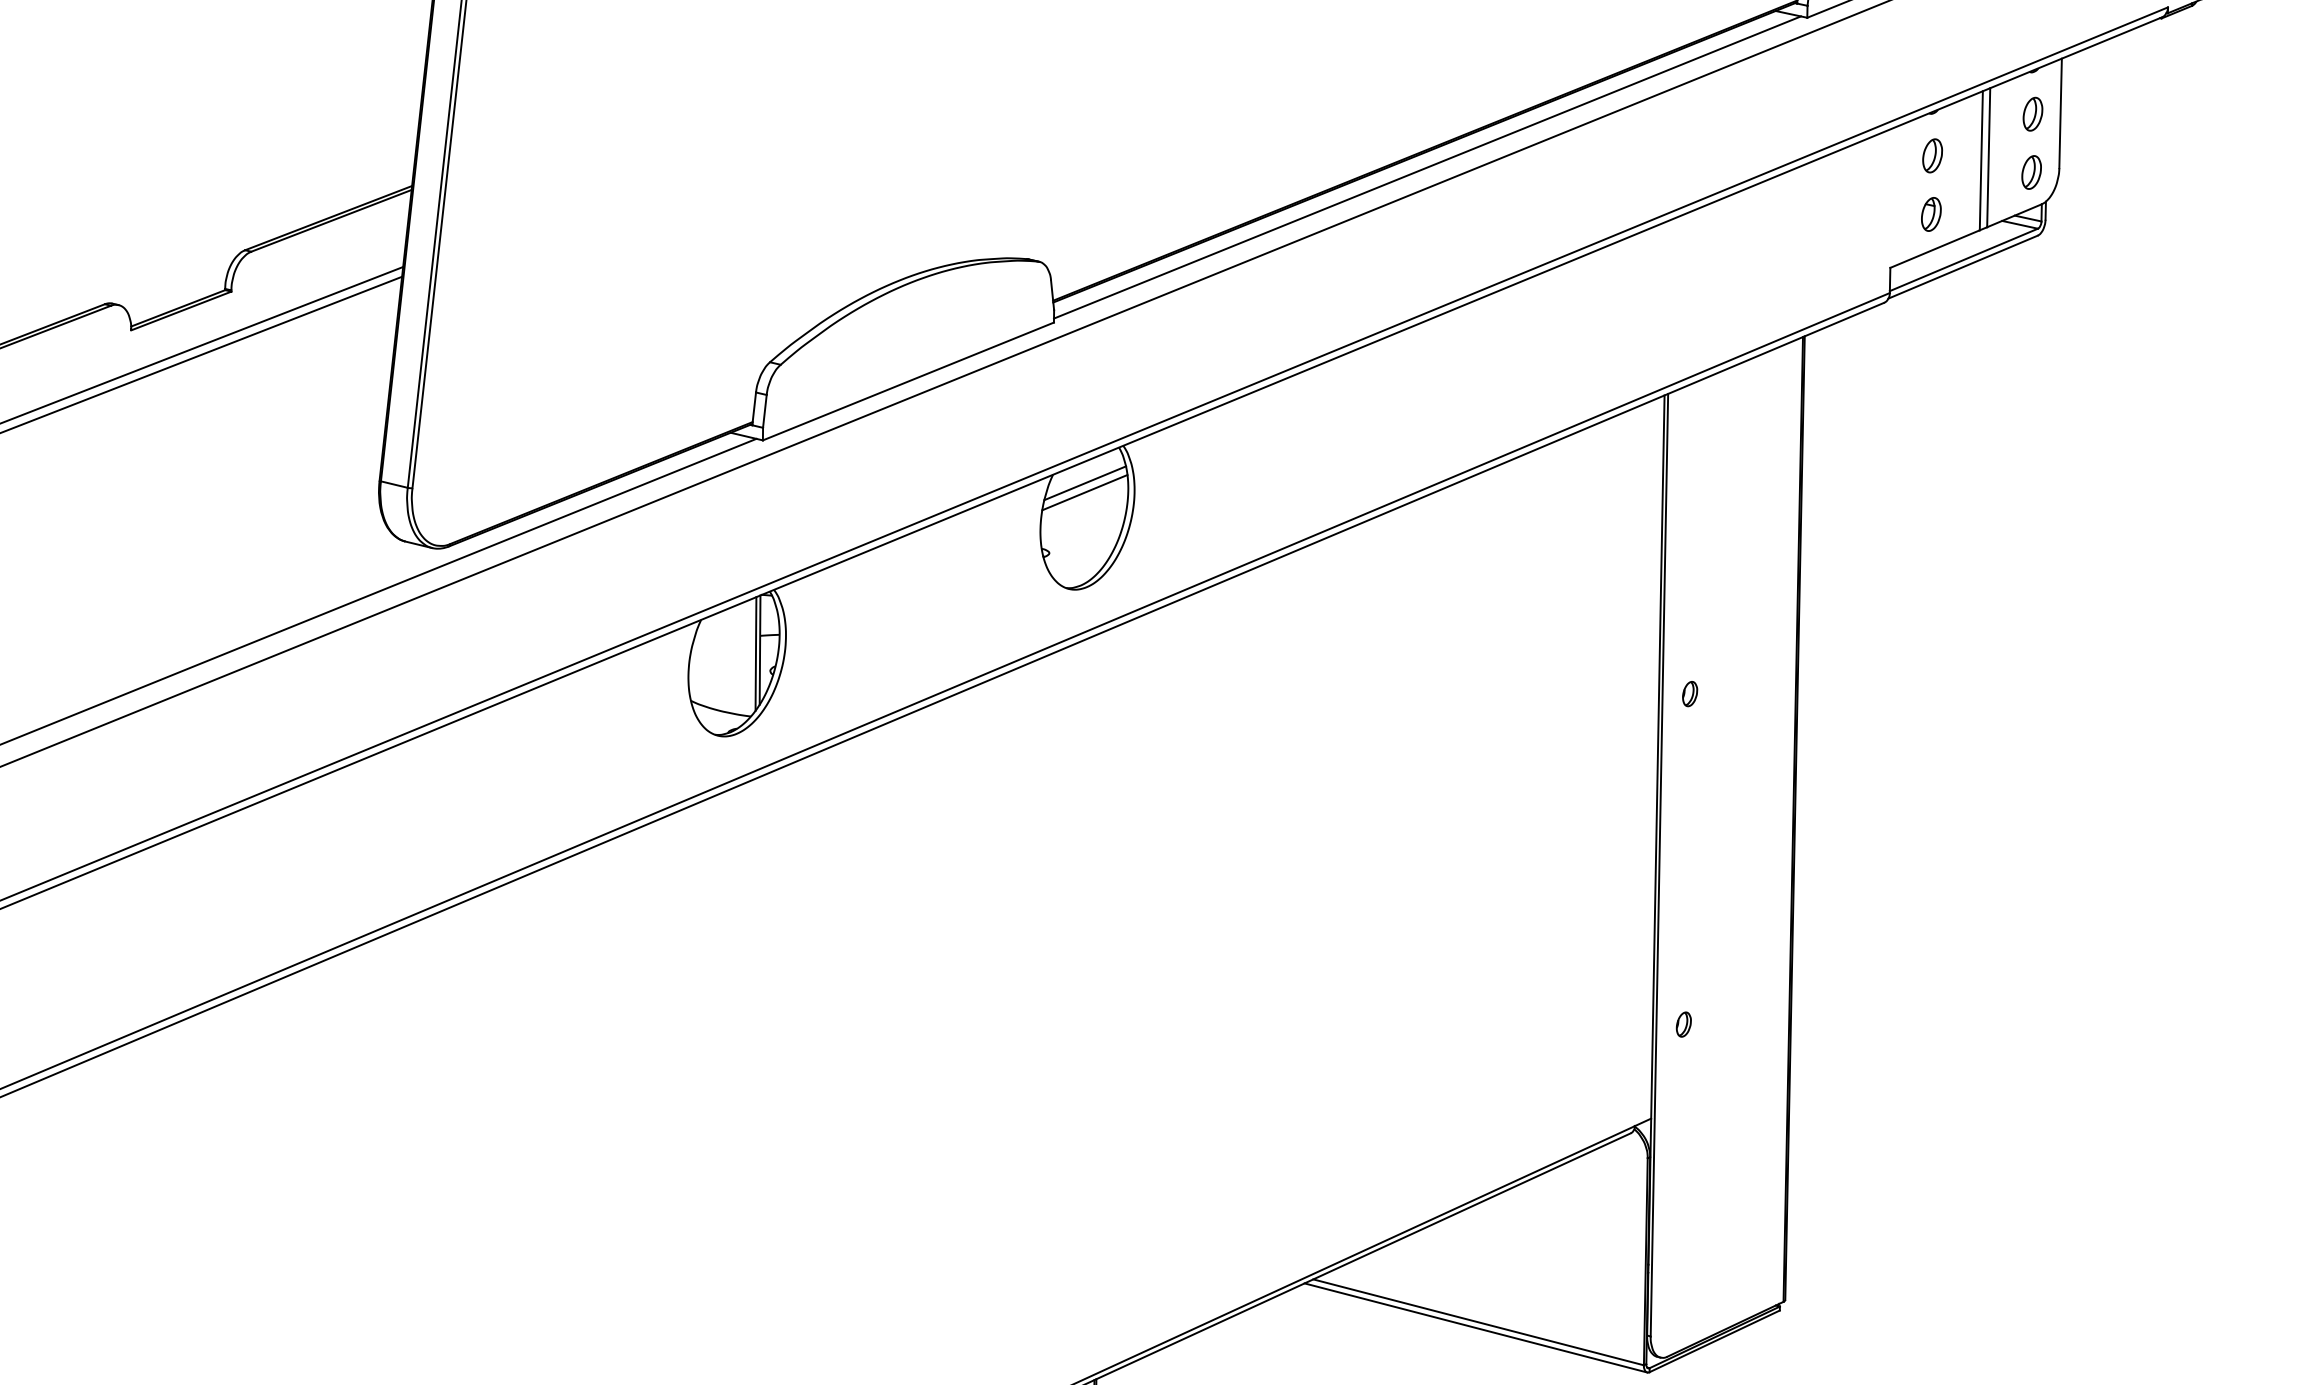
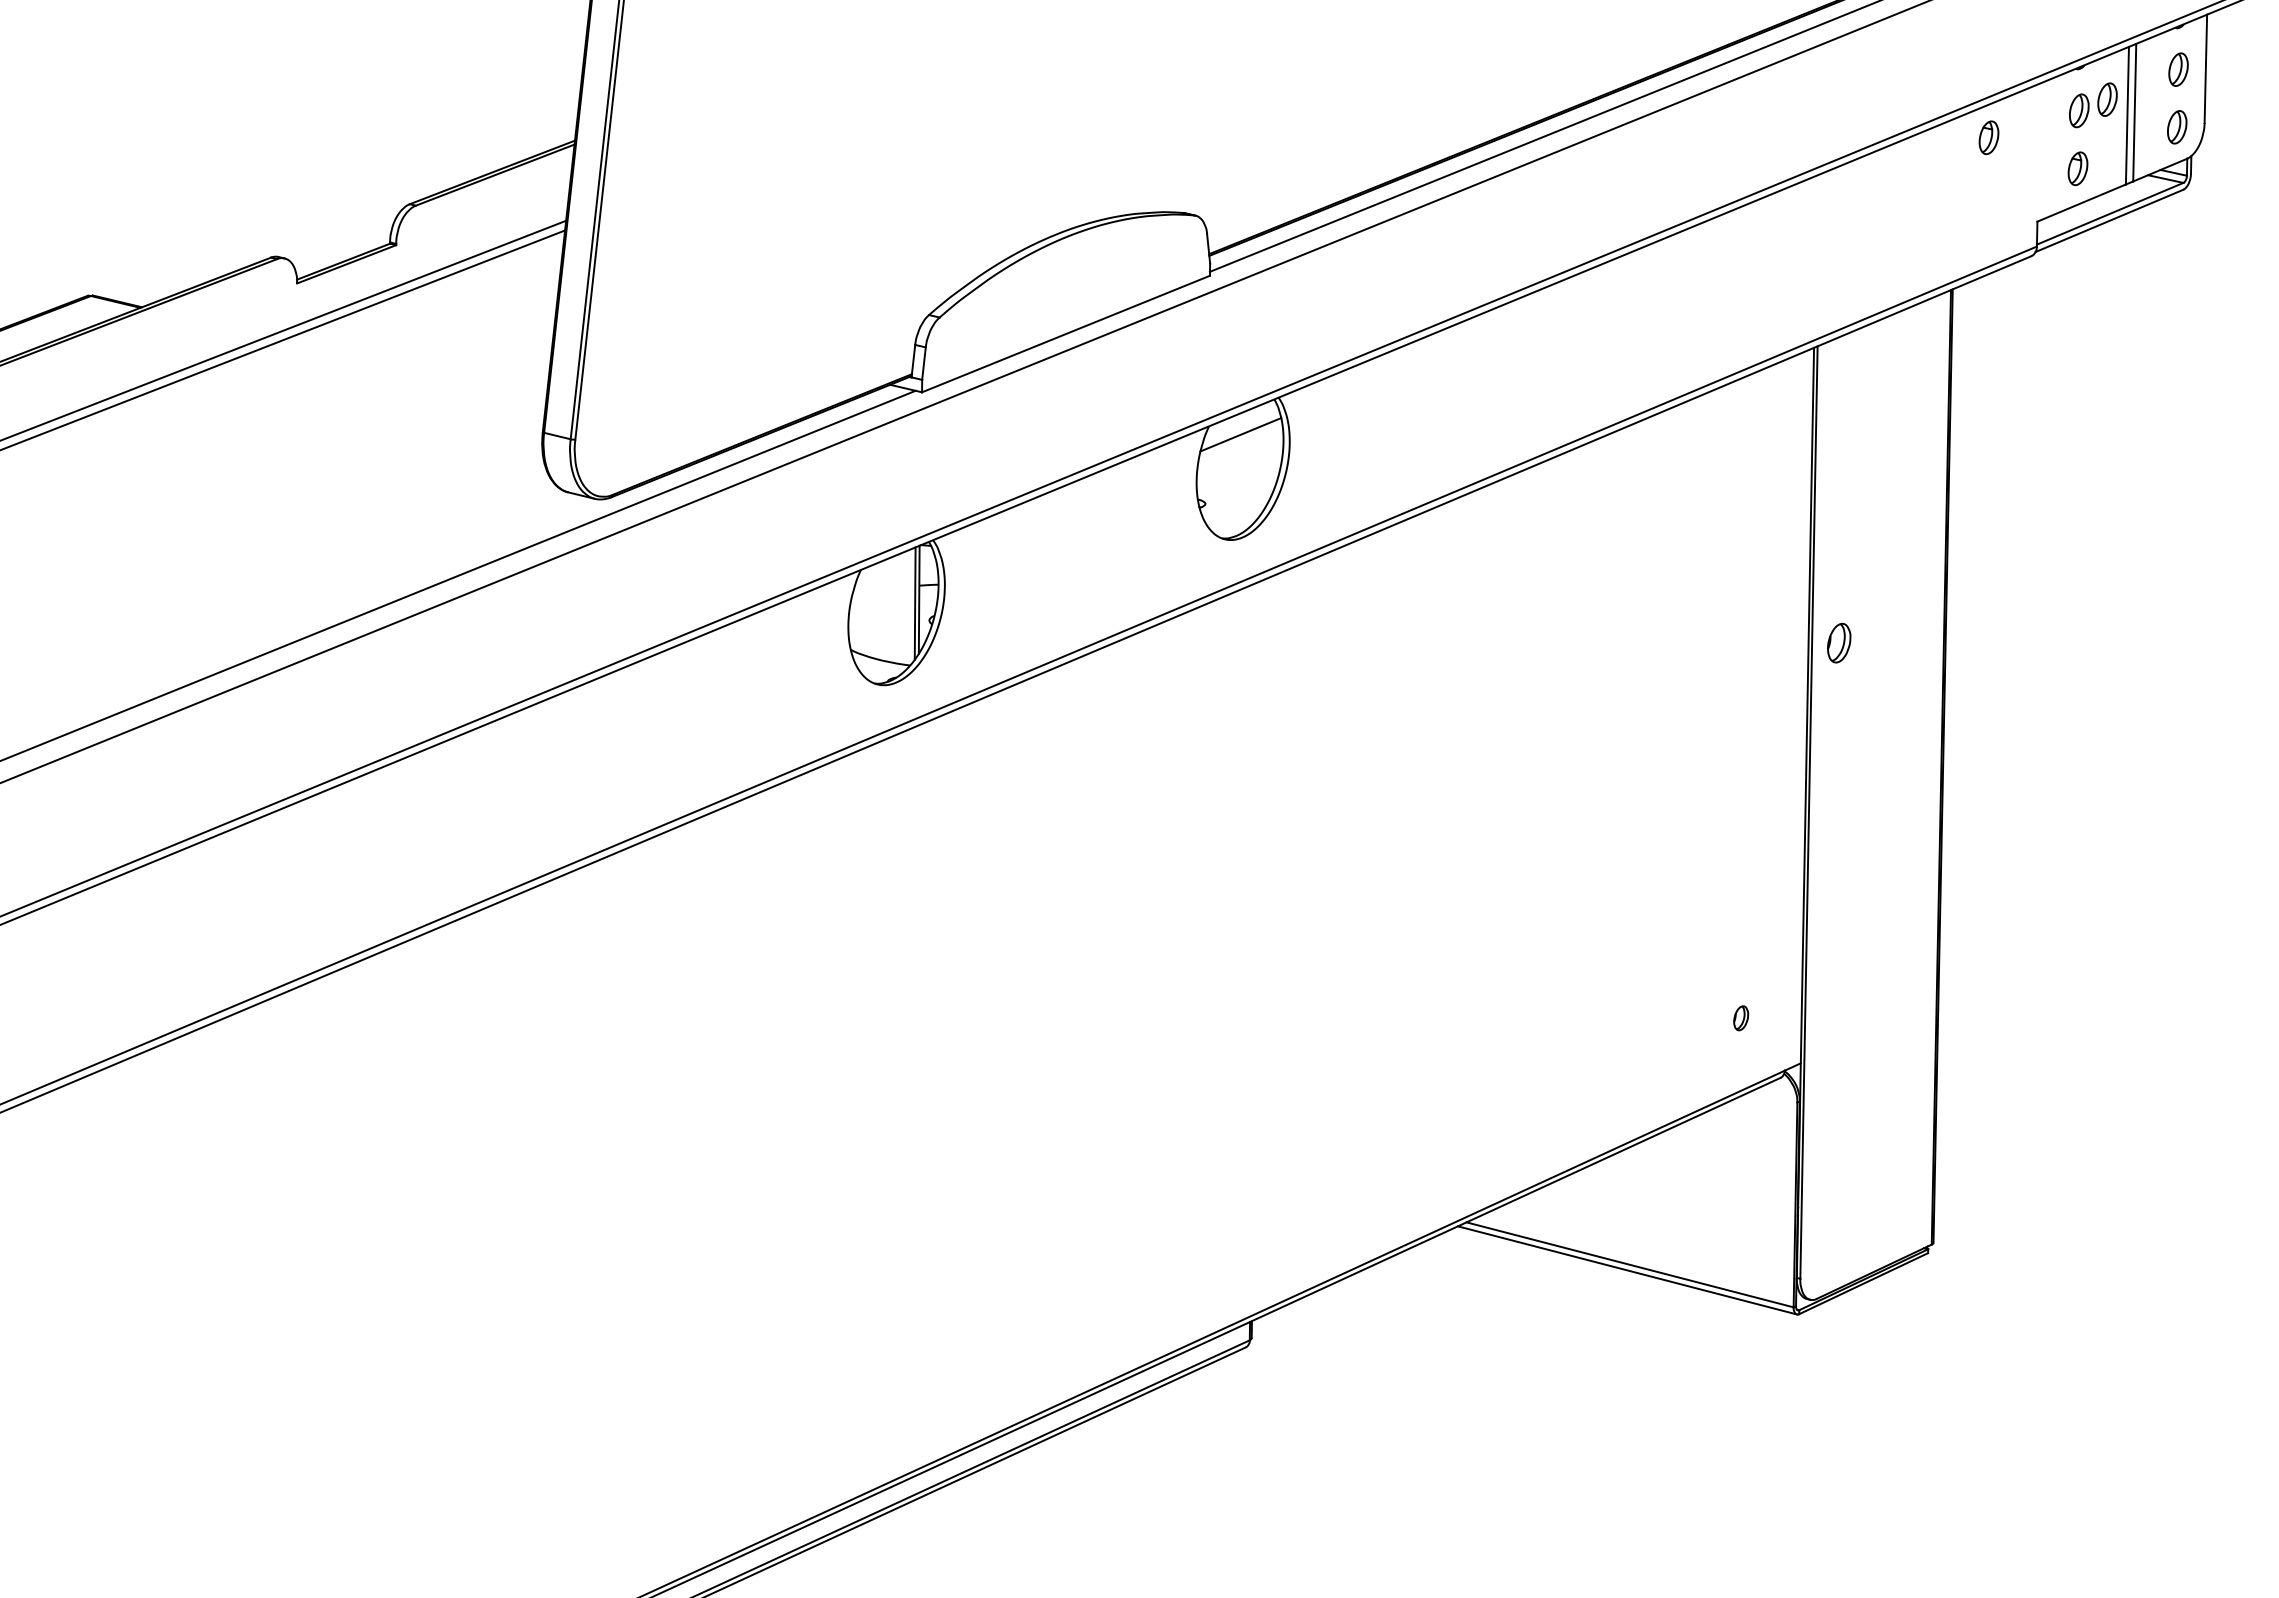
part: (1961, 144) -> (2107, 99), added
part: (1840, 182) -> (1988, 137), added
line: (1084, 492) -> (1240, 443), removed
part: (1690, 694) -> (1839, 643), size x1.6
part: (1684, 1024) -> (1741, 1018), moved

